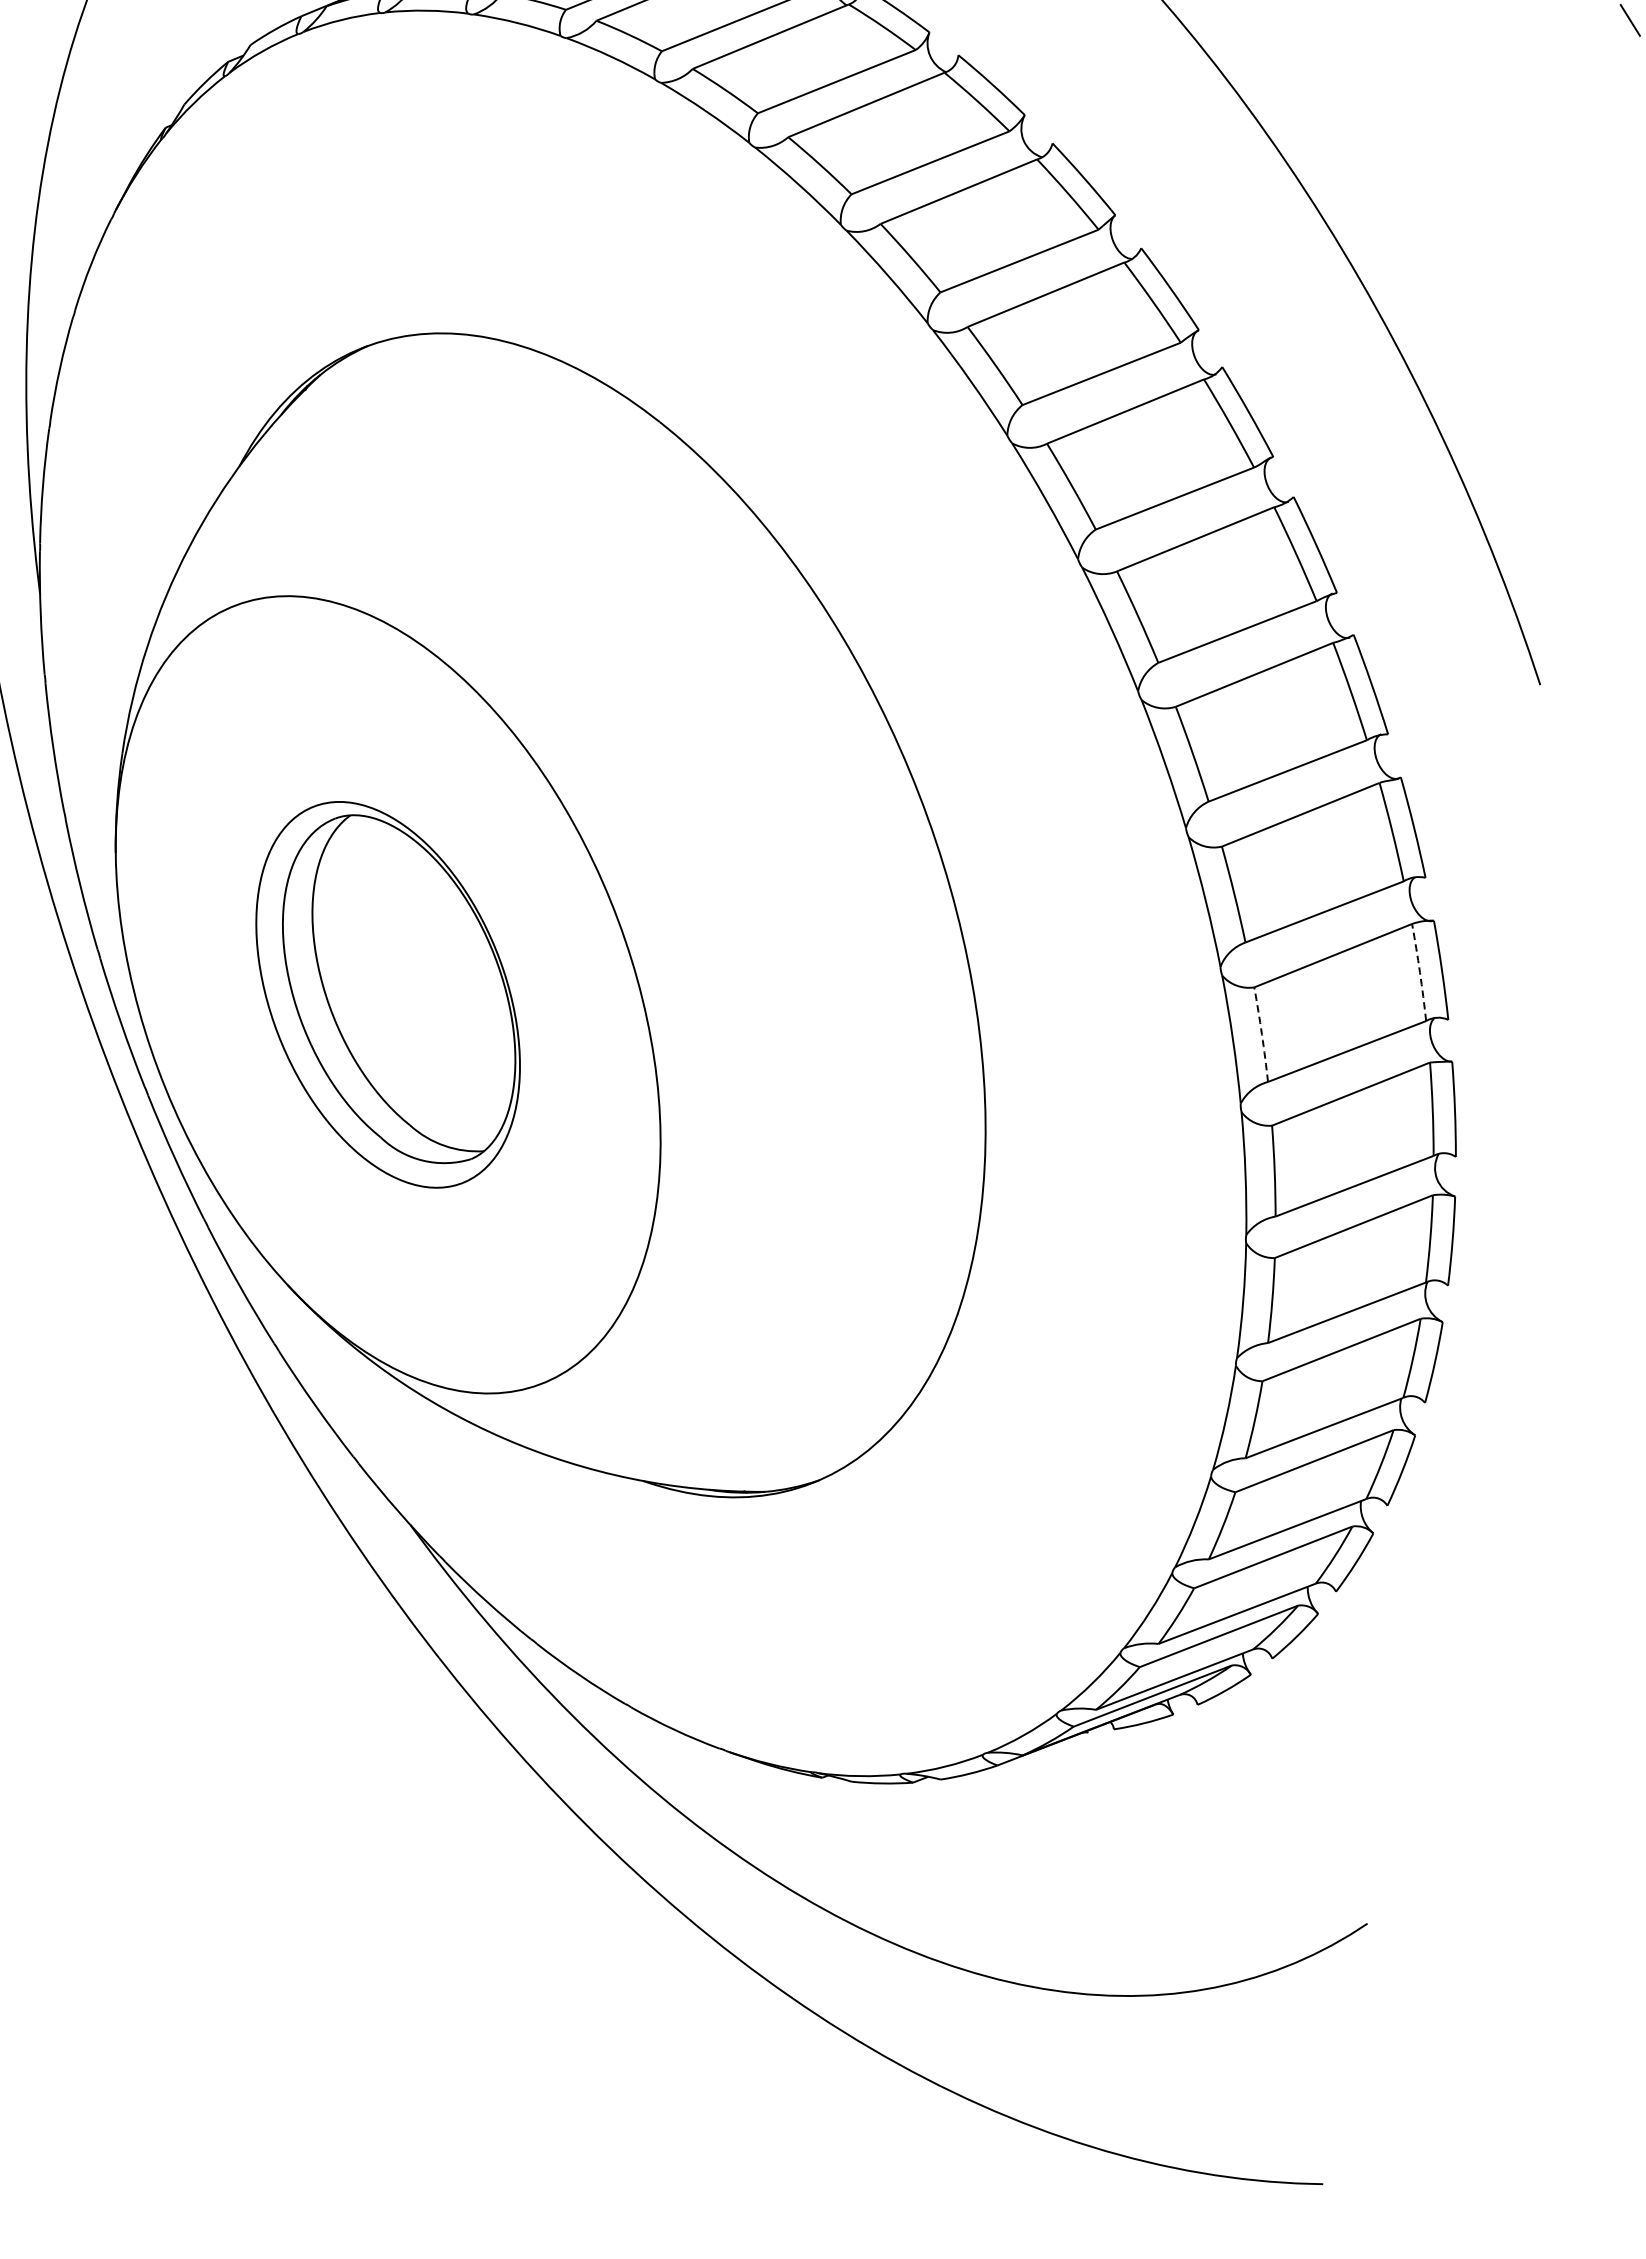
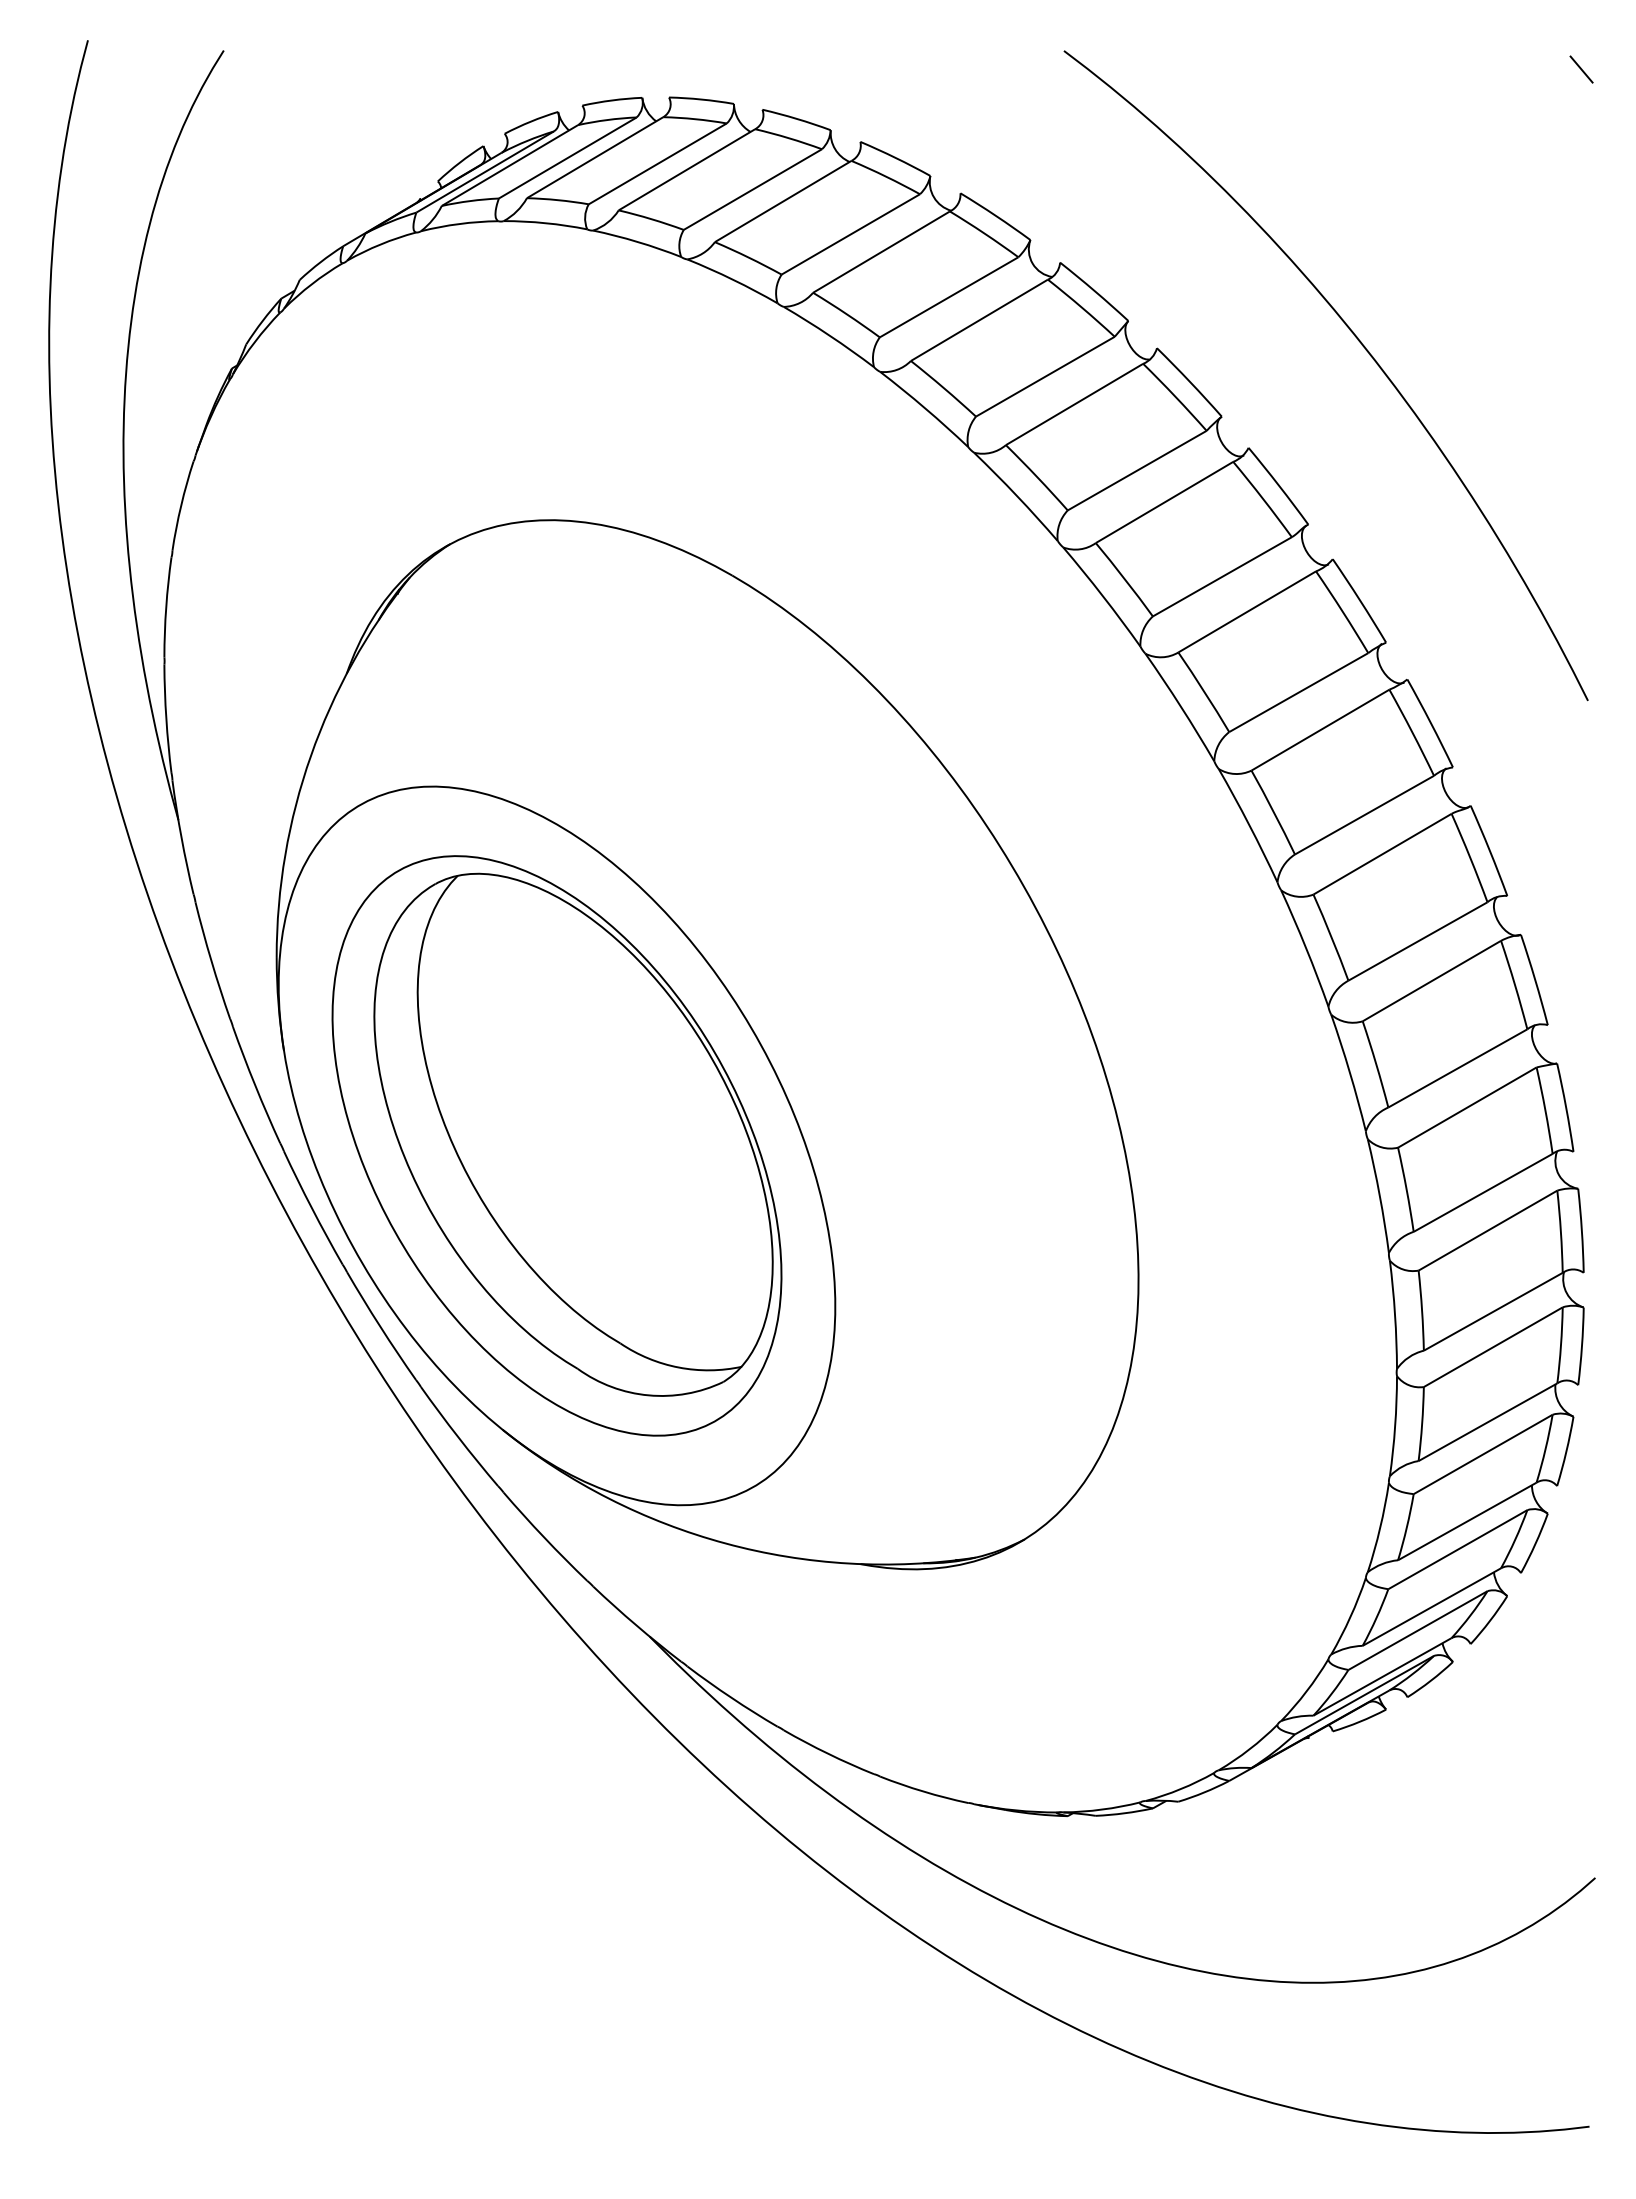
arc: (1419, 971) -> (1514, 984), dashed -> solid
part: (387, 994) -> (556, 1145), size x1.67
arc: (1262, 1034) -> (1376, 1064), dashed -> solid

